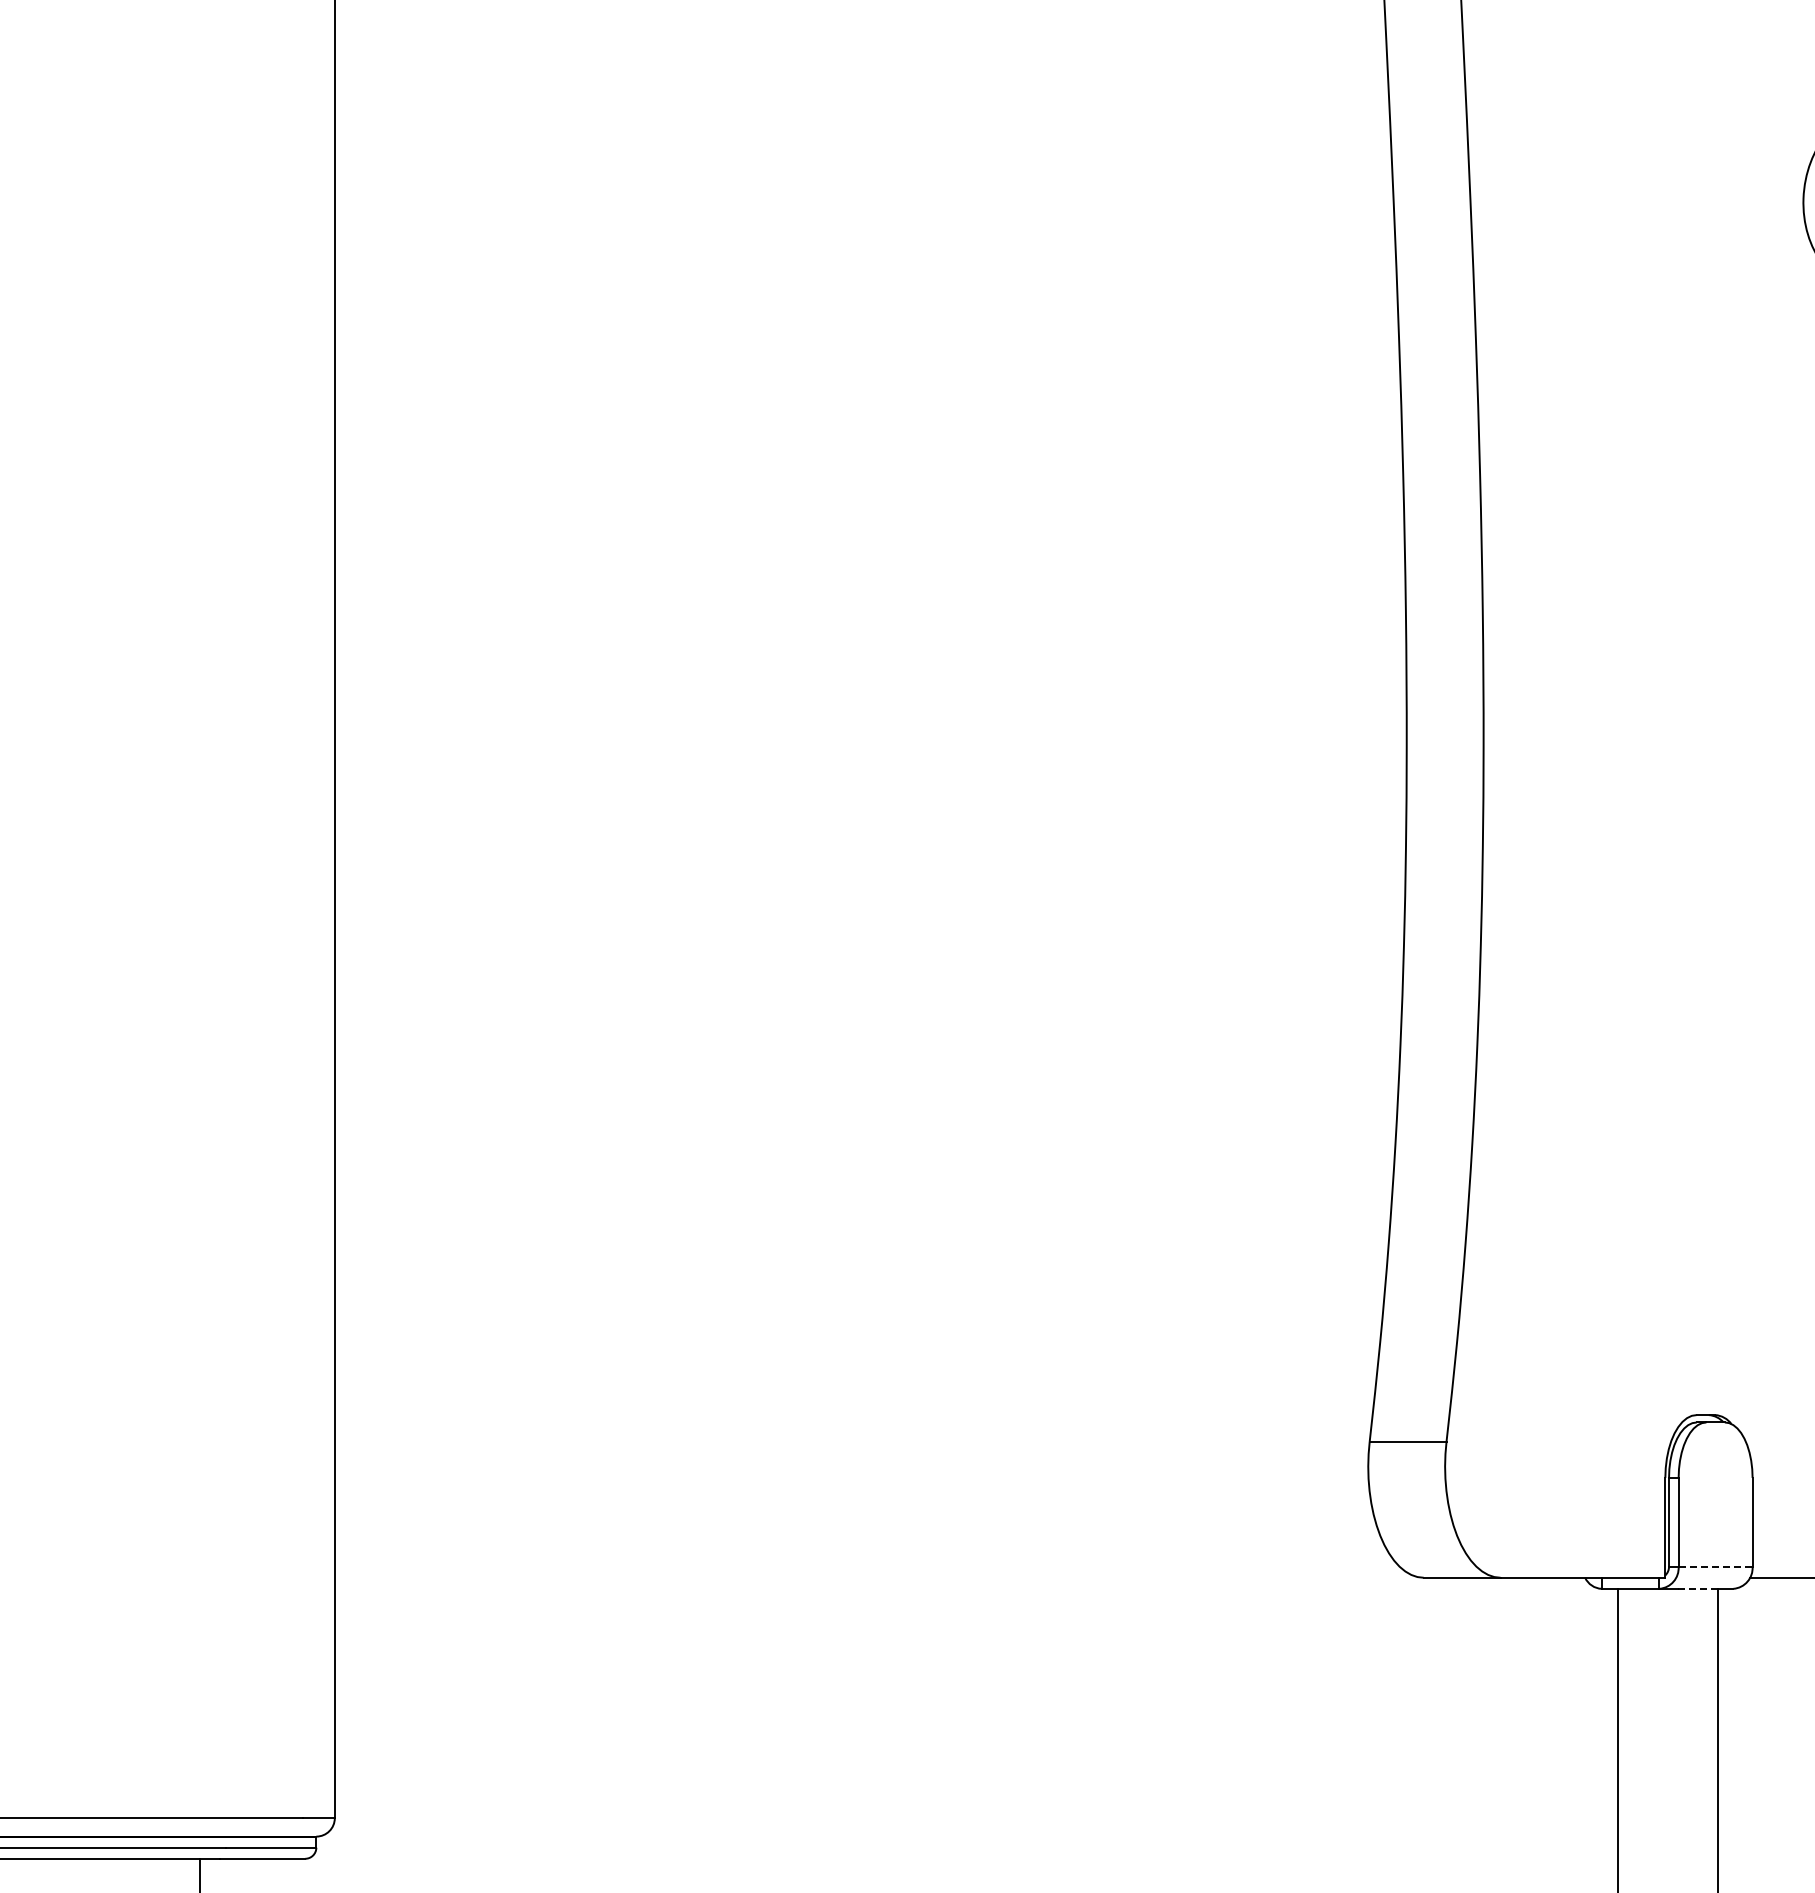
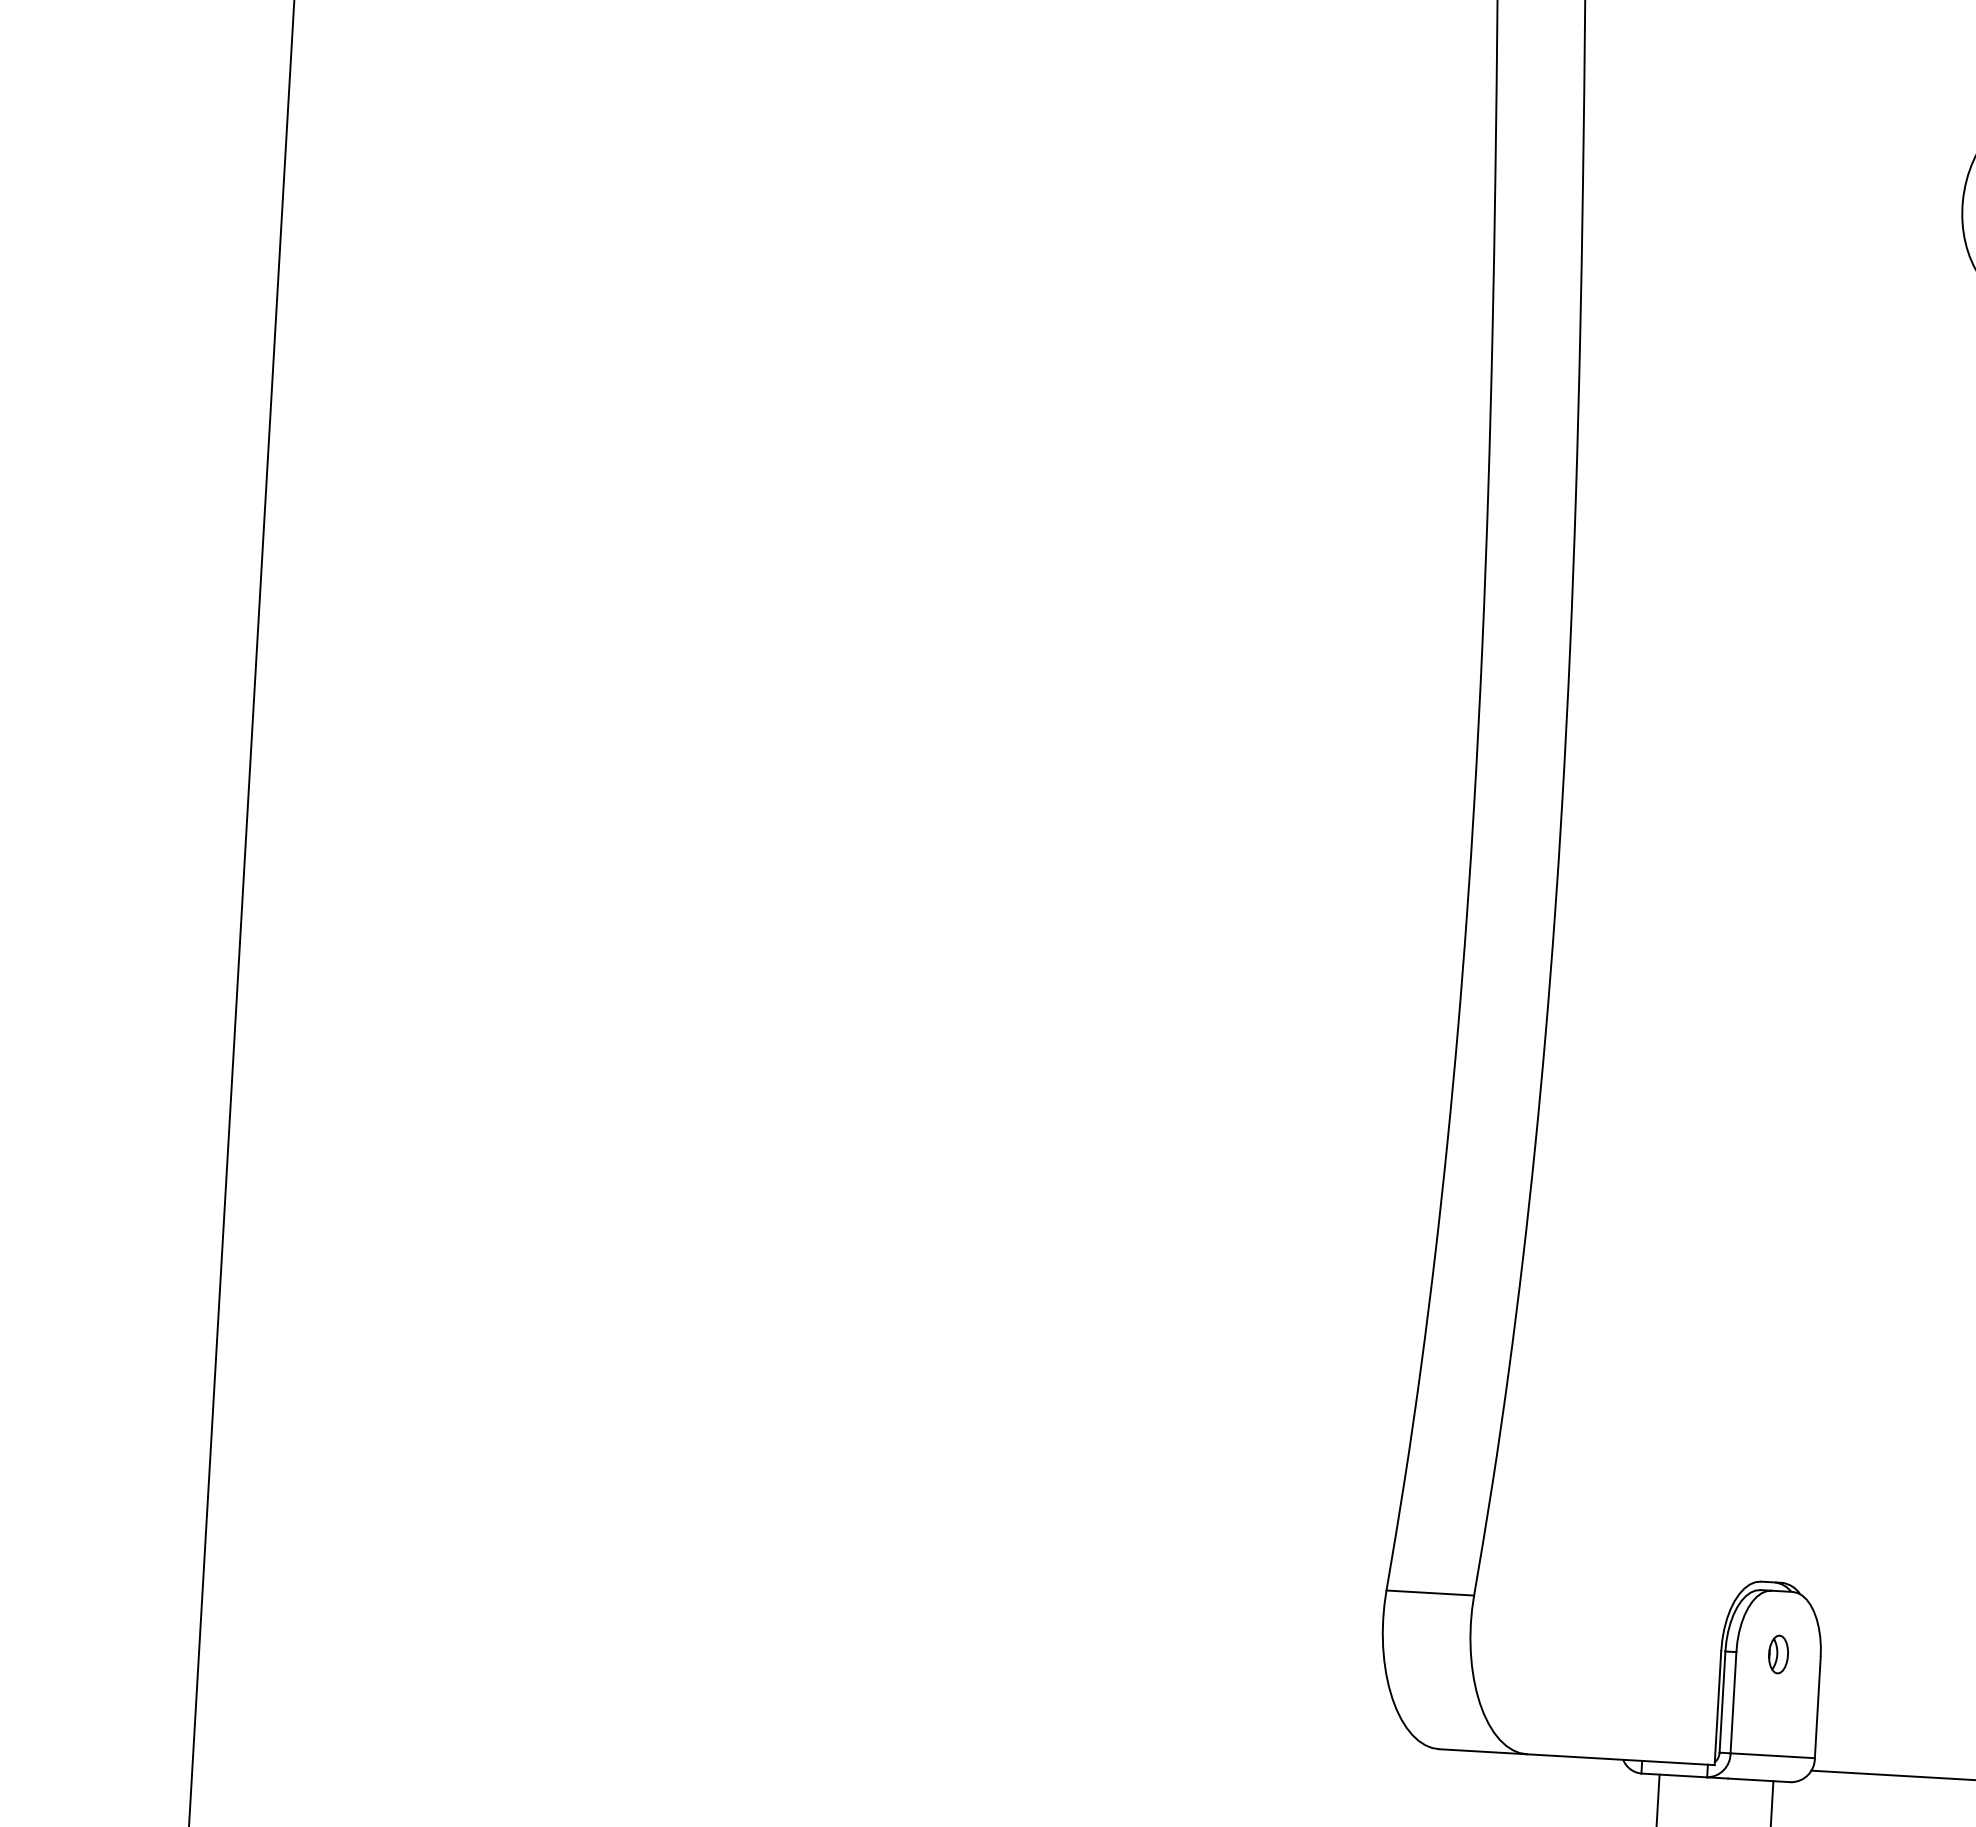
part: (1715, 1477) -> (1778, 1654), added
line: (1715, 1566) -> (1772, 1755), dashed -> solid
line: (1697, 1588) -> (1750, 1779), dashed -> solid

